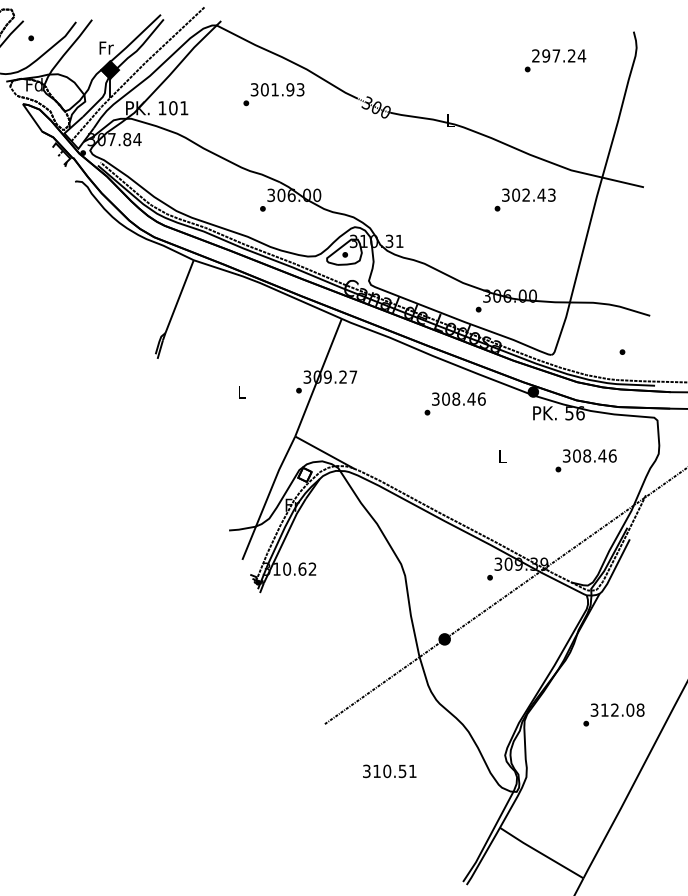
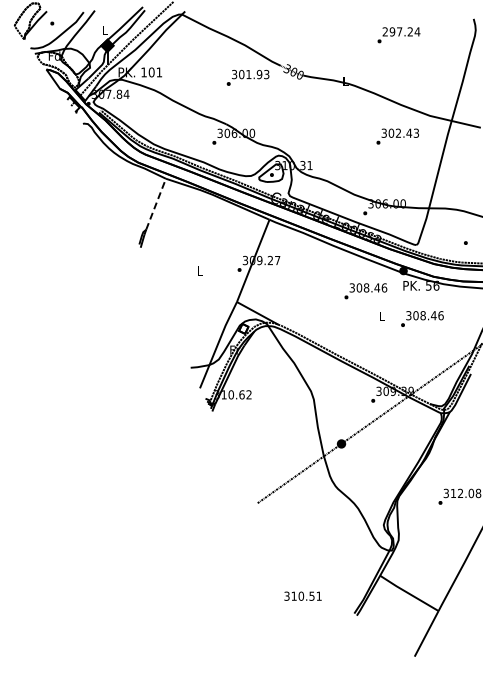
text: (107, 46) -> (105, 29), Fr -> L
text: (554, 61) -> (398, 35), moved
text: (273, 93) -> (247, 77), moved
line: (180, 295) -> (156, 203), solid -> dashed
text: (454, 404) -> (365, 291), moved
text: (586, 460) -> (422, 318), moved
text: (388, 770) -> (302, 595), moved

